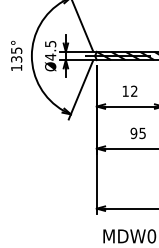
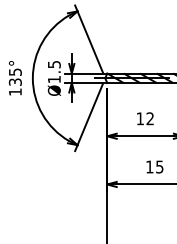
text: (50, 56) -> (54, 78), Ø4.5 -> Ø1.5
text: (133, 133) -> (149, 167), 95 -> 15

